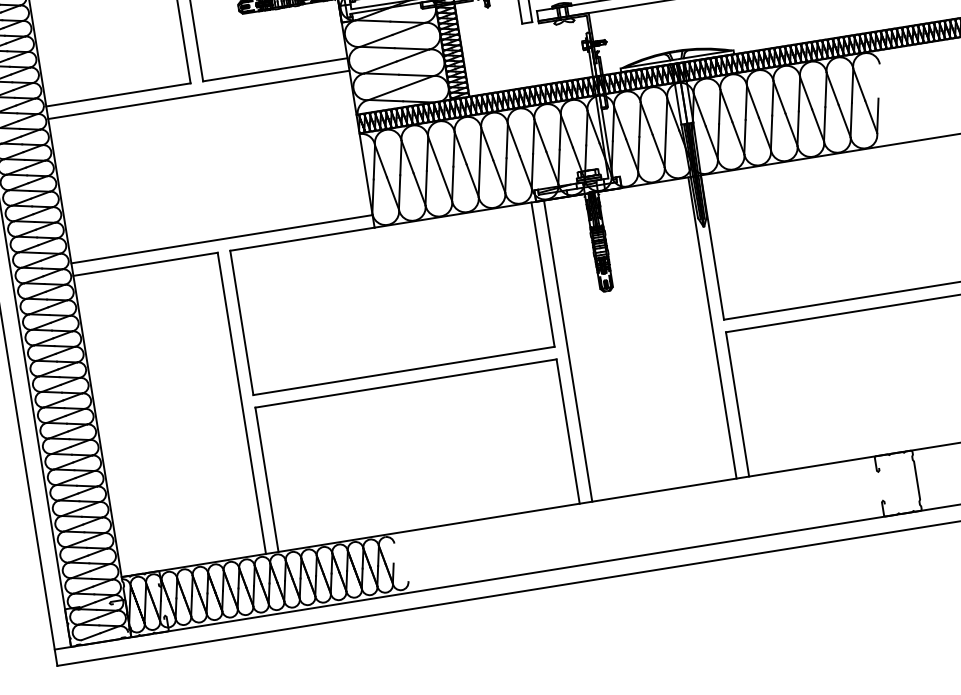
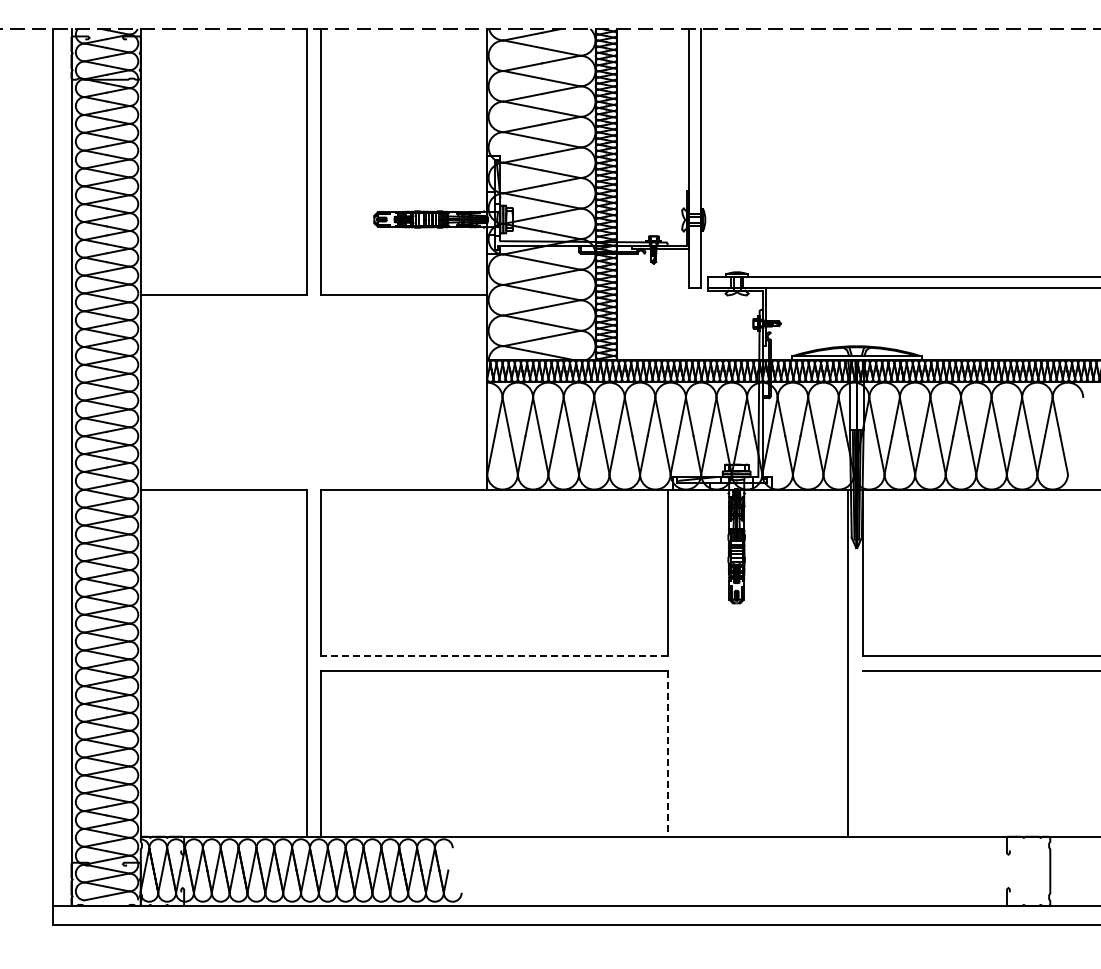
line: (198, 94) -> (313, 309), removed
line: (877, 116) -> (1071, 455), removed
line: (221, 239) -> (313, 475), removed
line: (568, 351) -> (682, 663), removed
line: (404, 371) -> (494, 656), solid -> dashed
line: (737, 404) -> (862, 753), removed
line: (568, 432) -> (667, 754), solid -> dashed

